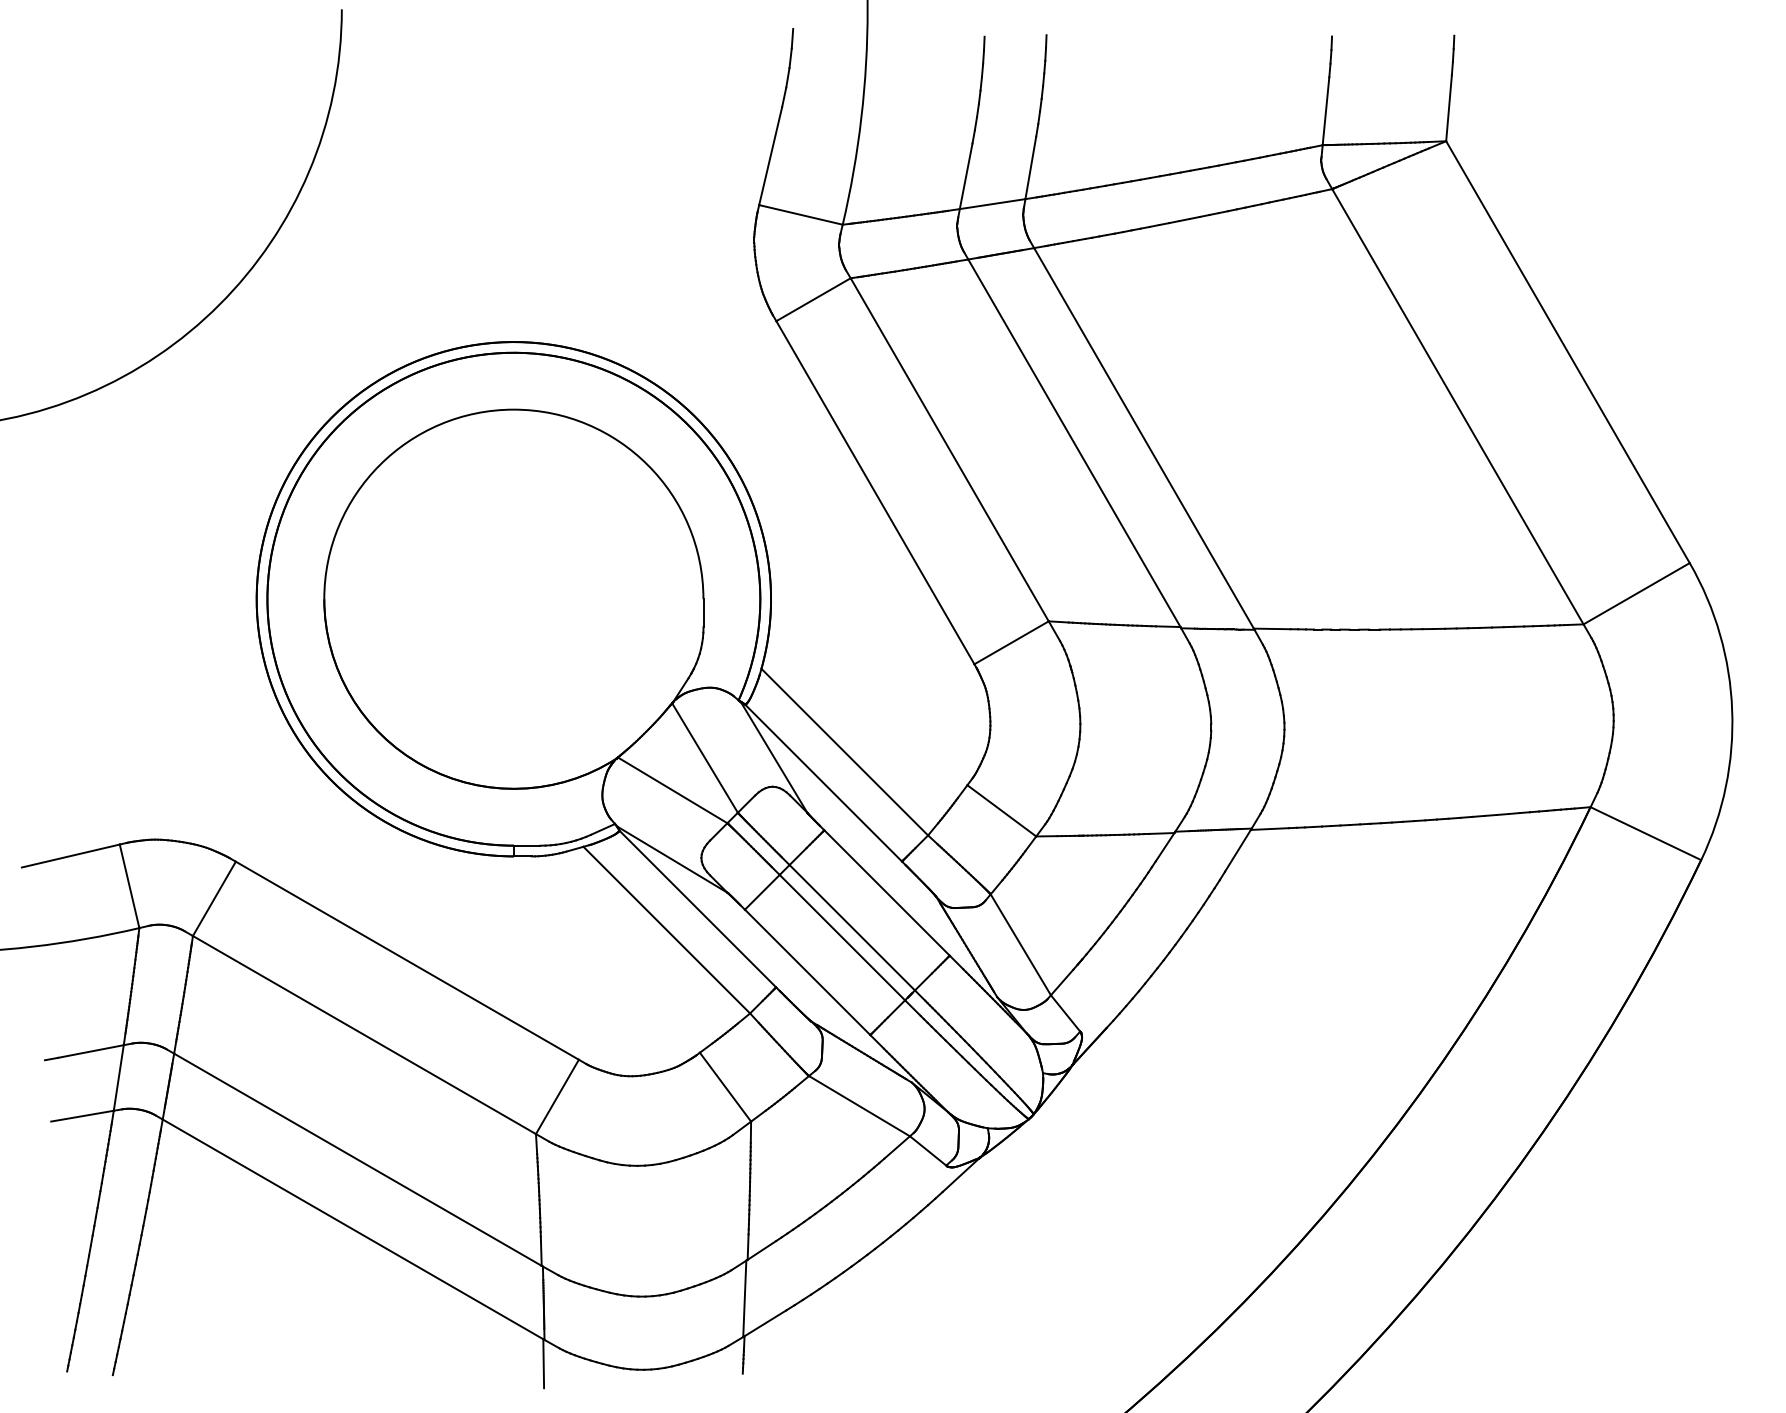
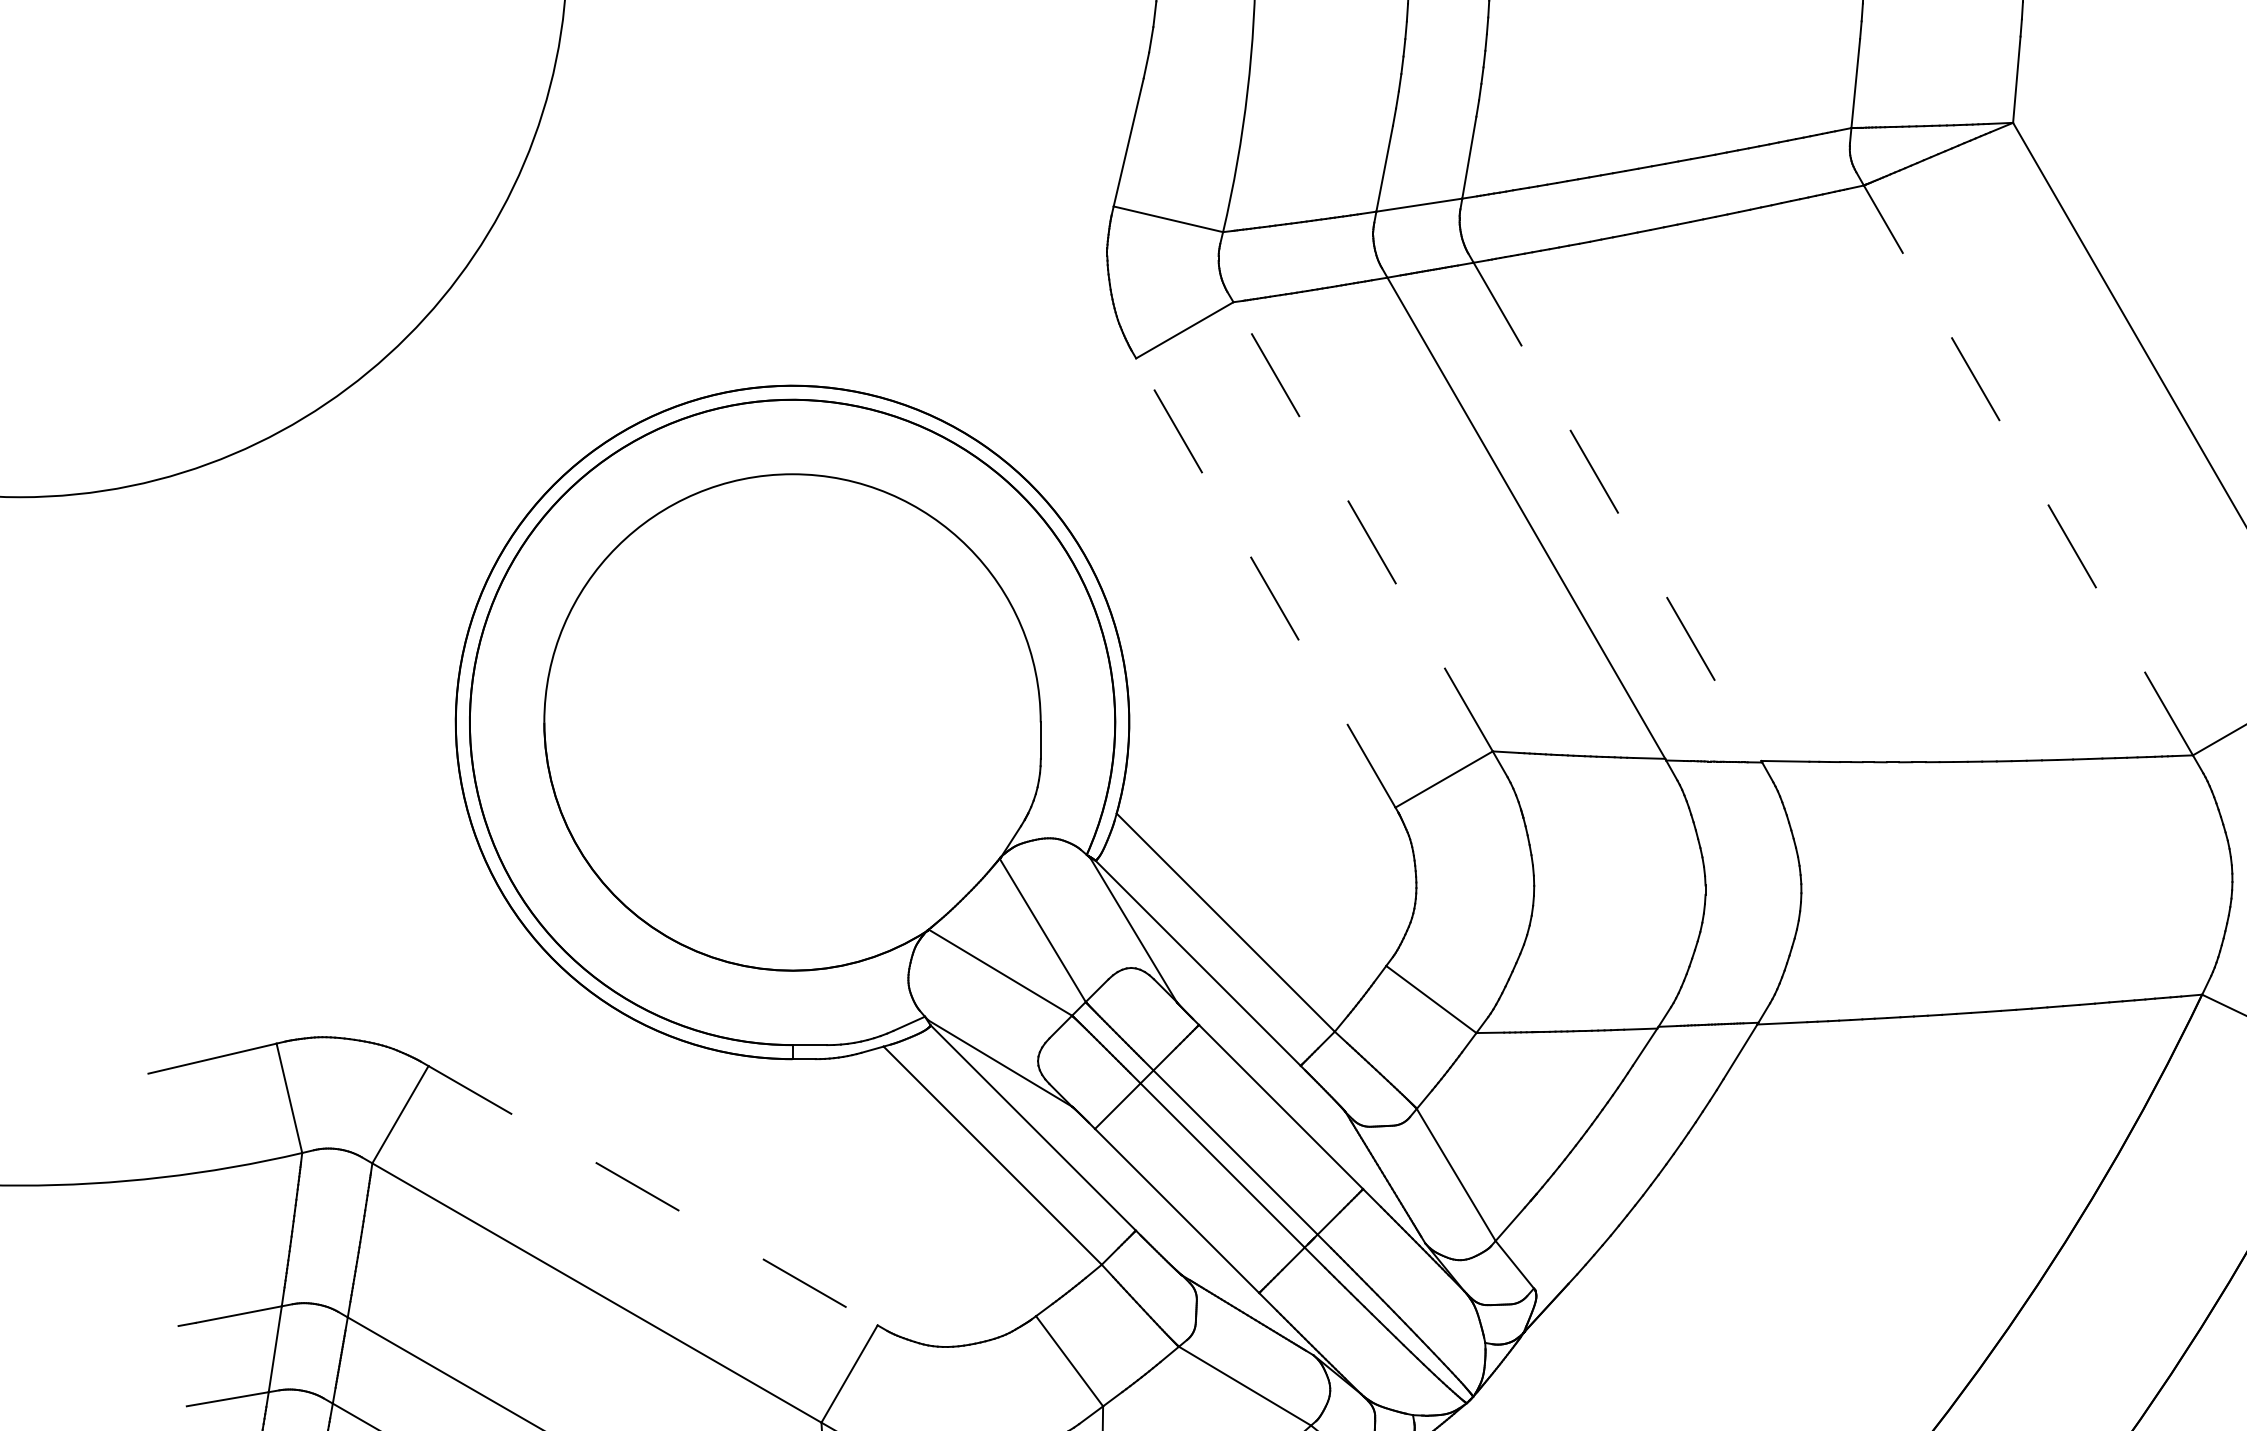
line: (1457, 406) -> (2027, 470), solid -> dashed
line: (1144, 438) -> (1618, 512), solid -> dashed
line: (949, 449) -> (1362, 526), solid -> dashed
line: (875, 492) -> (1265, 582), solid -> dashed
line: (407, 960) -> (653, 1195), solid -> dashed

